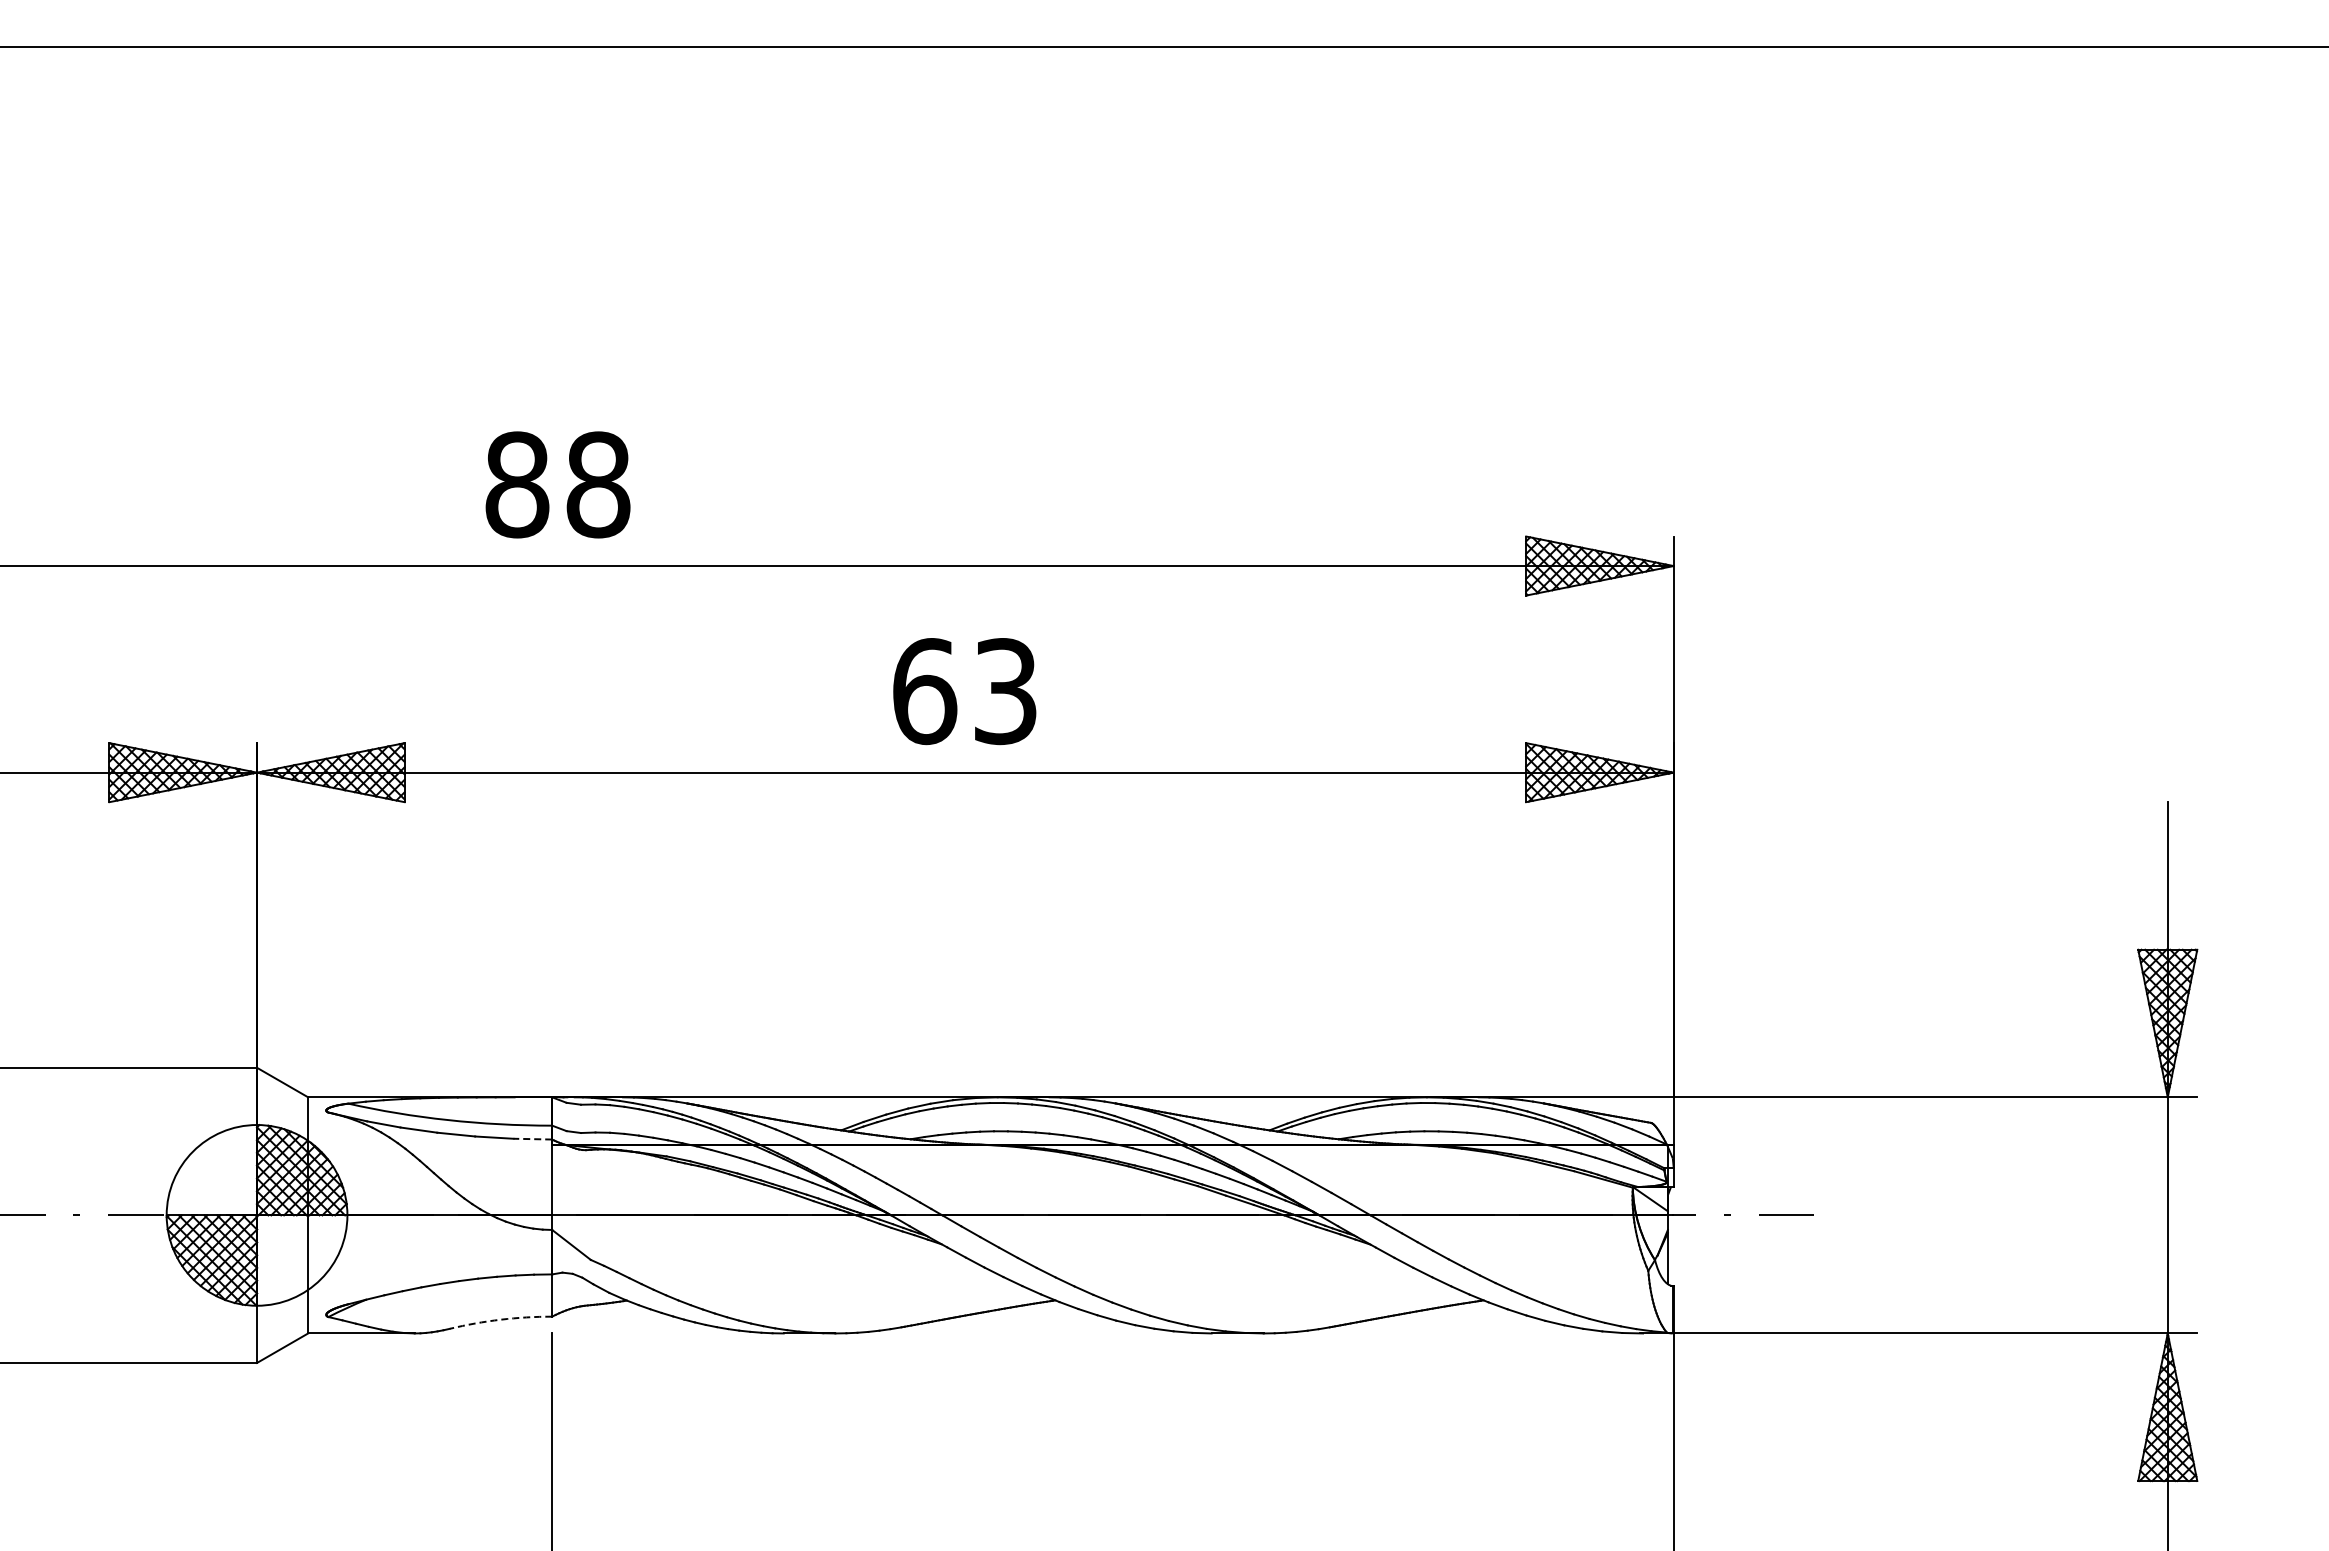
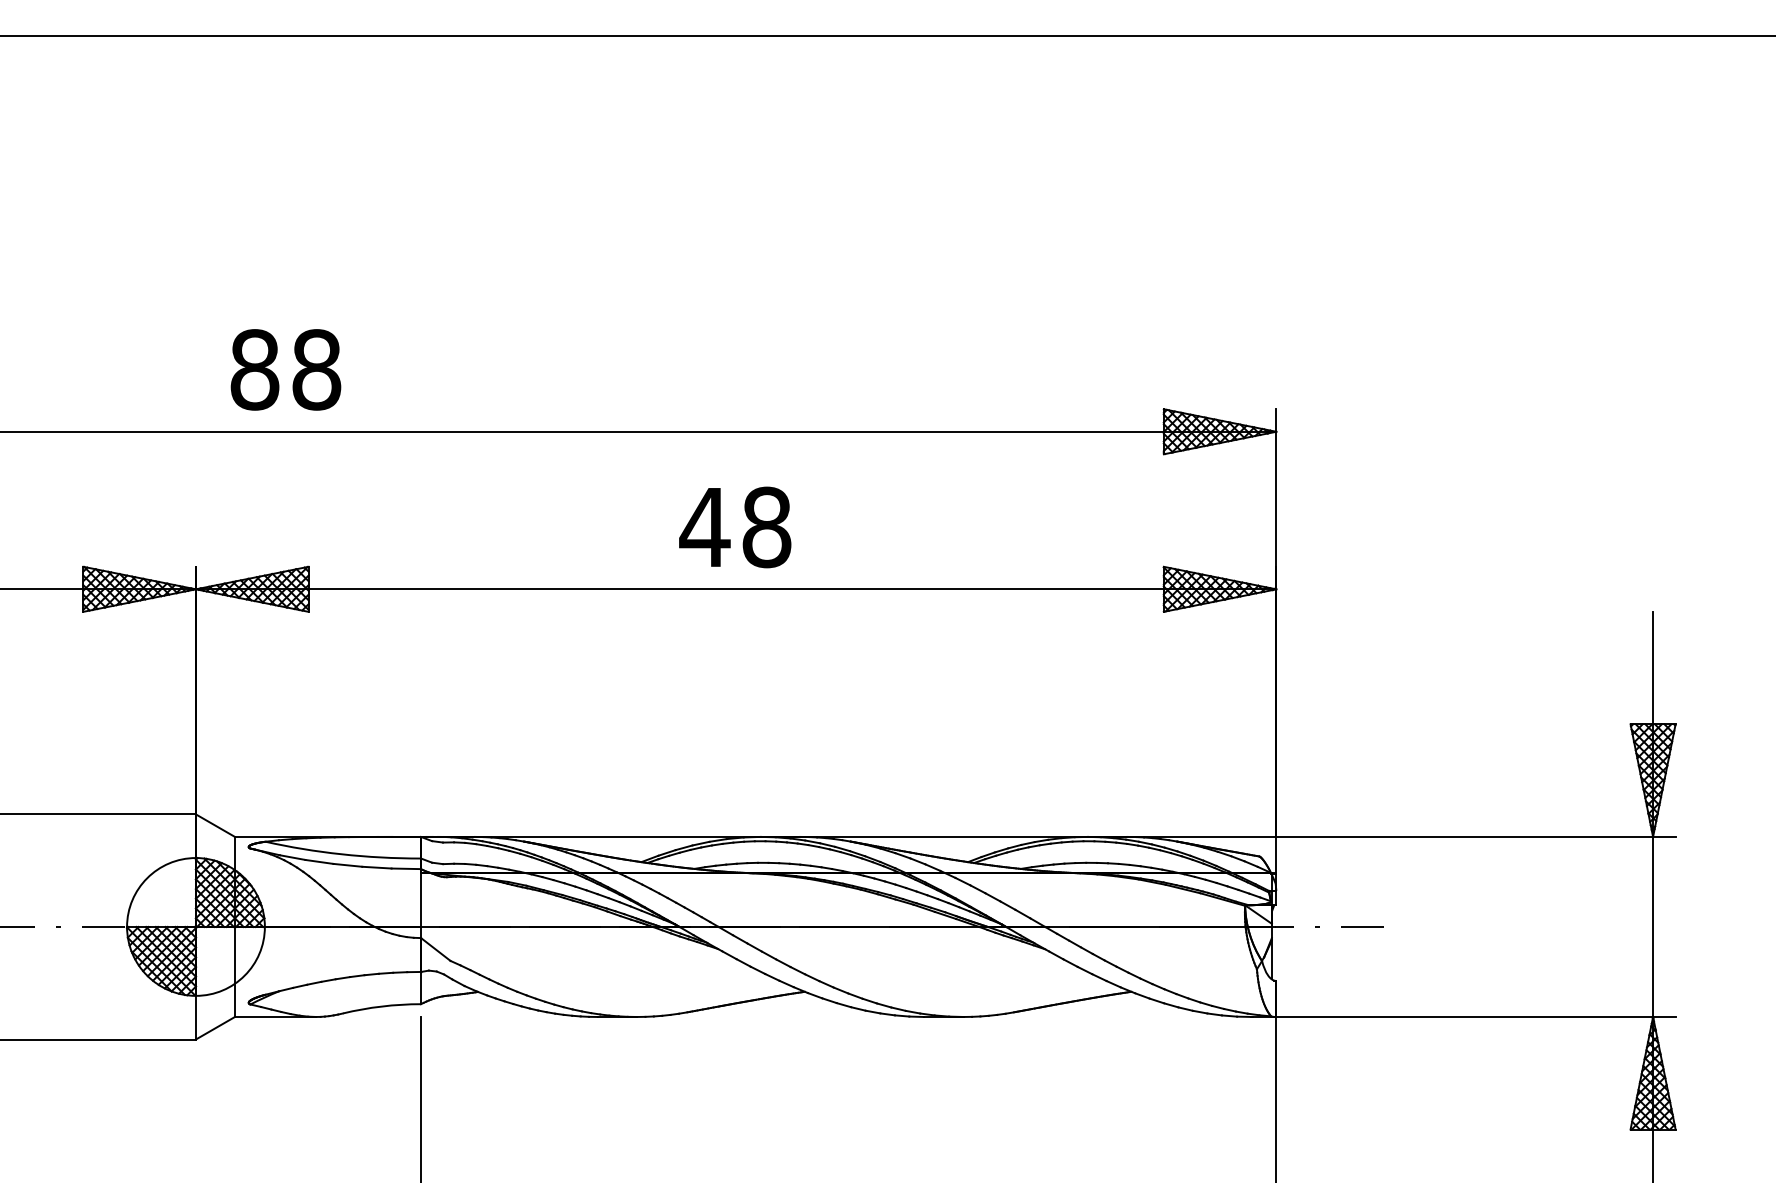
text: (557, 484) -> (285, 369), moved
text: (963, 691) -> (734, 527), 63 -> 48
line: (532, 1139) -> (406, 869), dashed -> solid
arc: (500, 1319) -> (381, 1006), dashed -> solid

